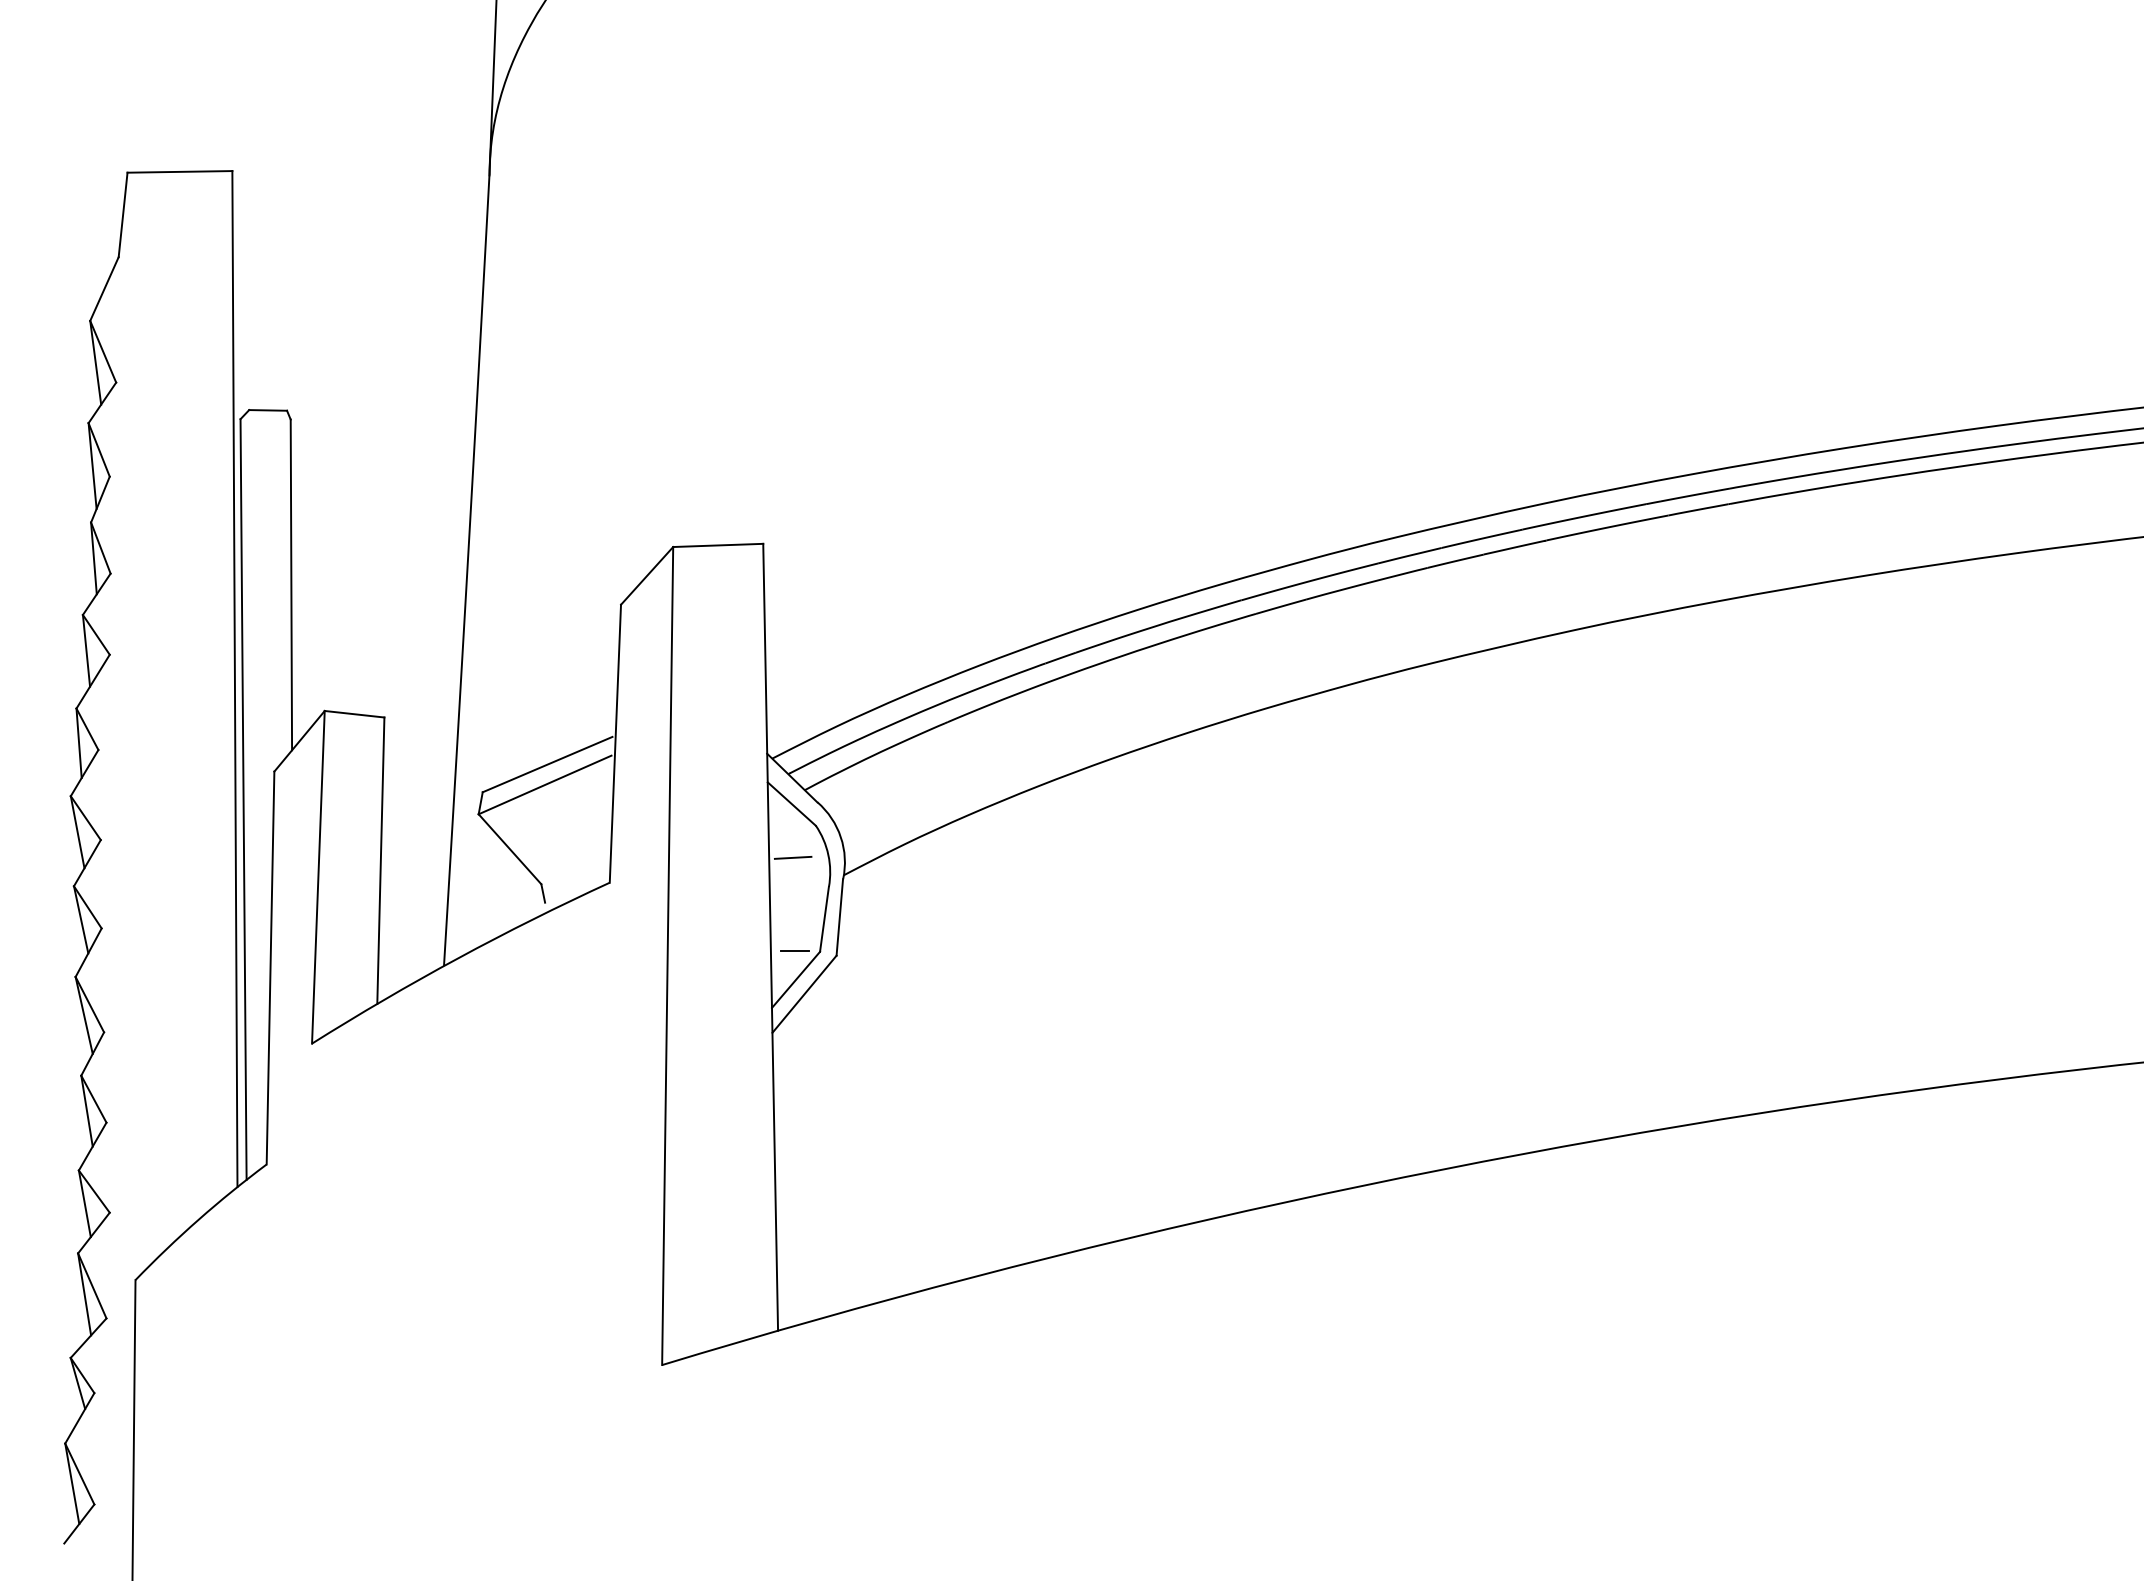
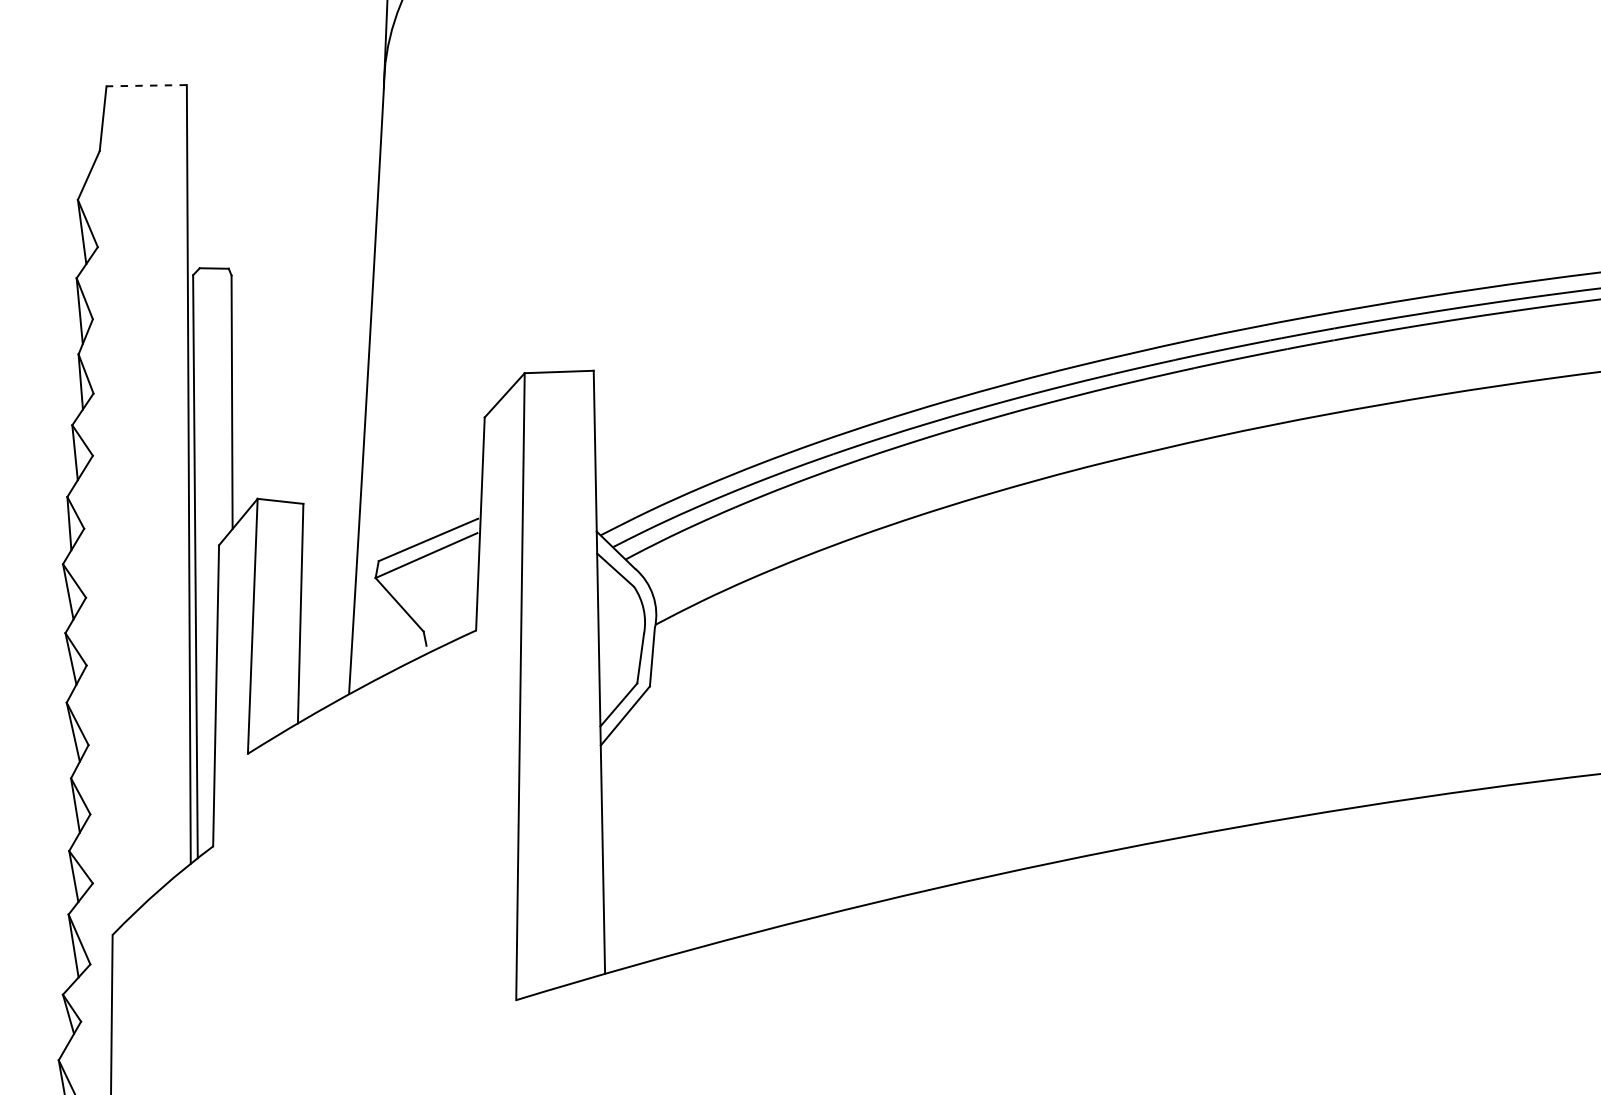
line: (179, 171) -> (146, 85), solid -> dashed
line: (792, 857) -> (616, 611), removed
line: (794, 951) -> (617, 683), removed

